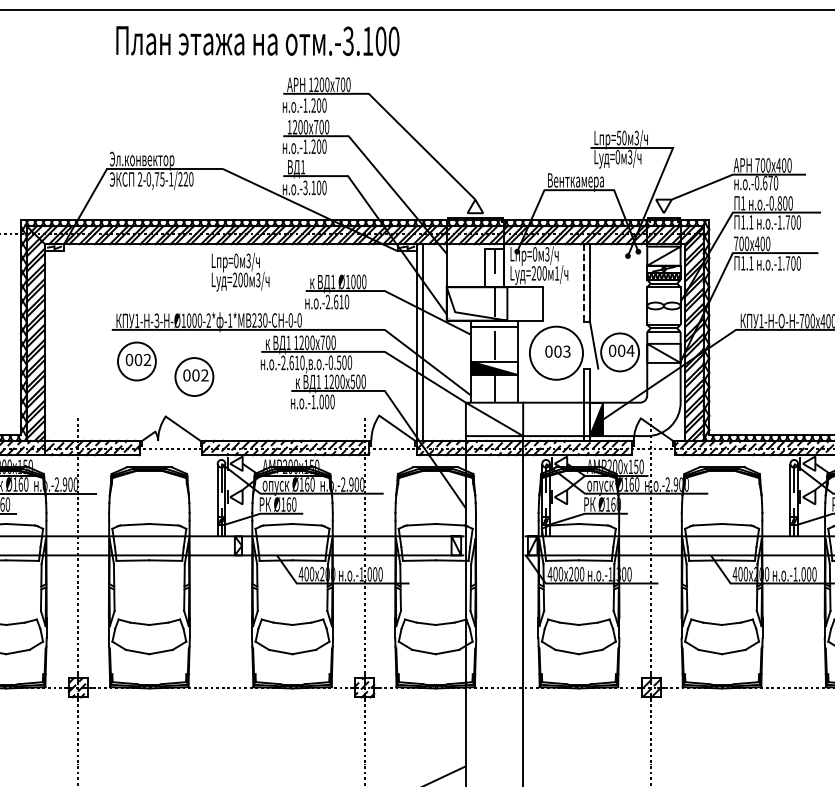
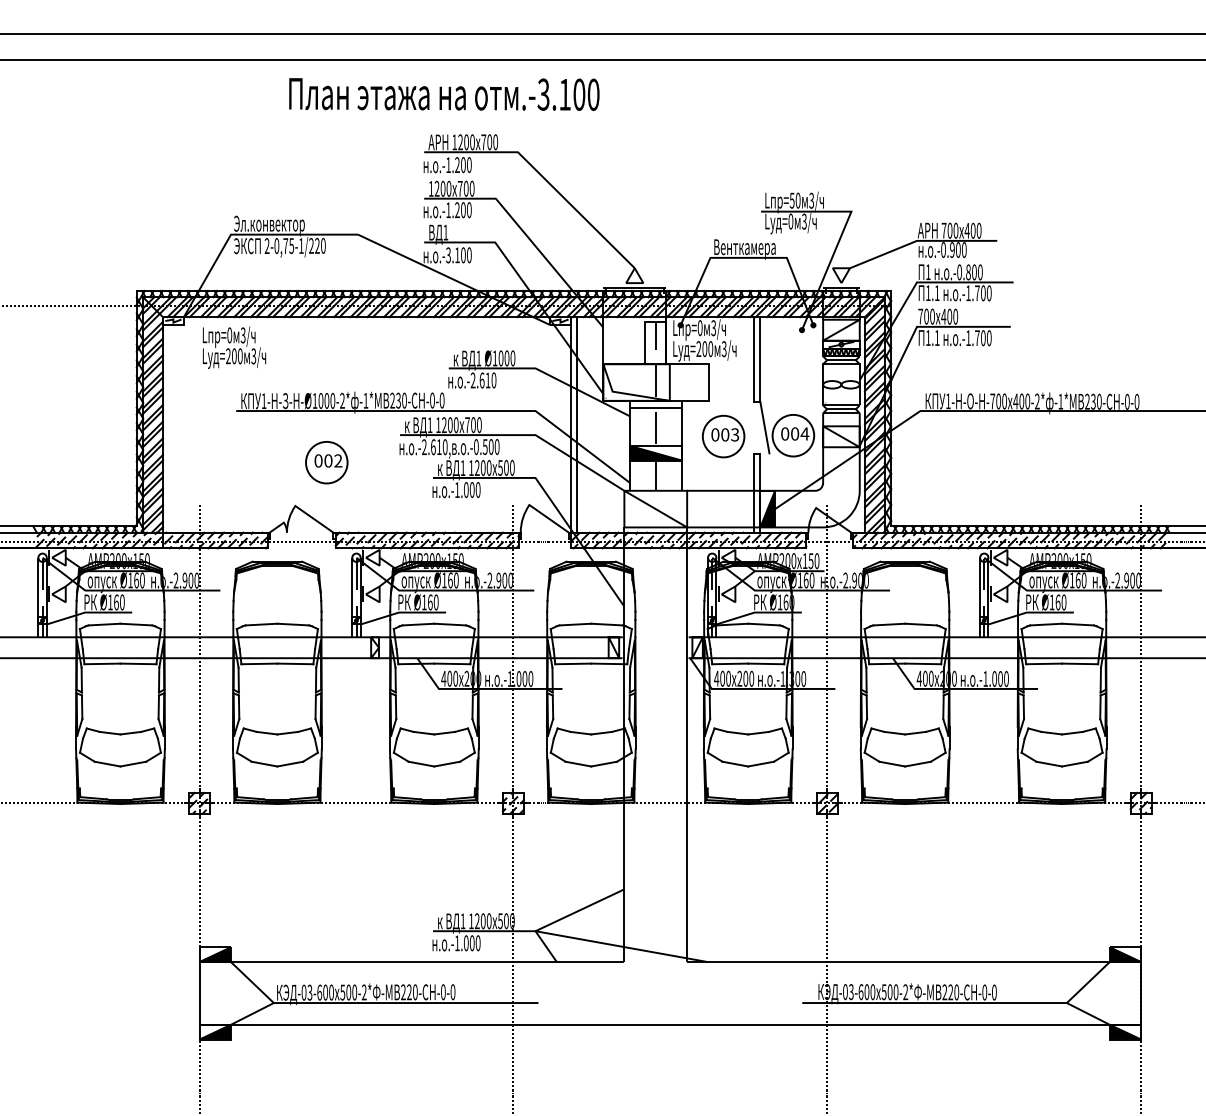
text: (258, 41) -> (444, 94), moved
text: (767, 183) -> (955, 250), .-0.670 -> .-0.900
text: (240, 271) -> (234, 347), moved
text: (556, 273) -> (723, 349), 1/ -> 3/
line: (584, 283) -> (754, 360), dashed -> solid
circle: (556, 353) -> (723, 436), size x0.71
part: (136, 361) -> (263, 445), removed

